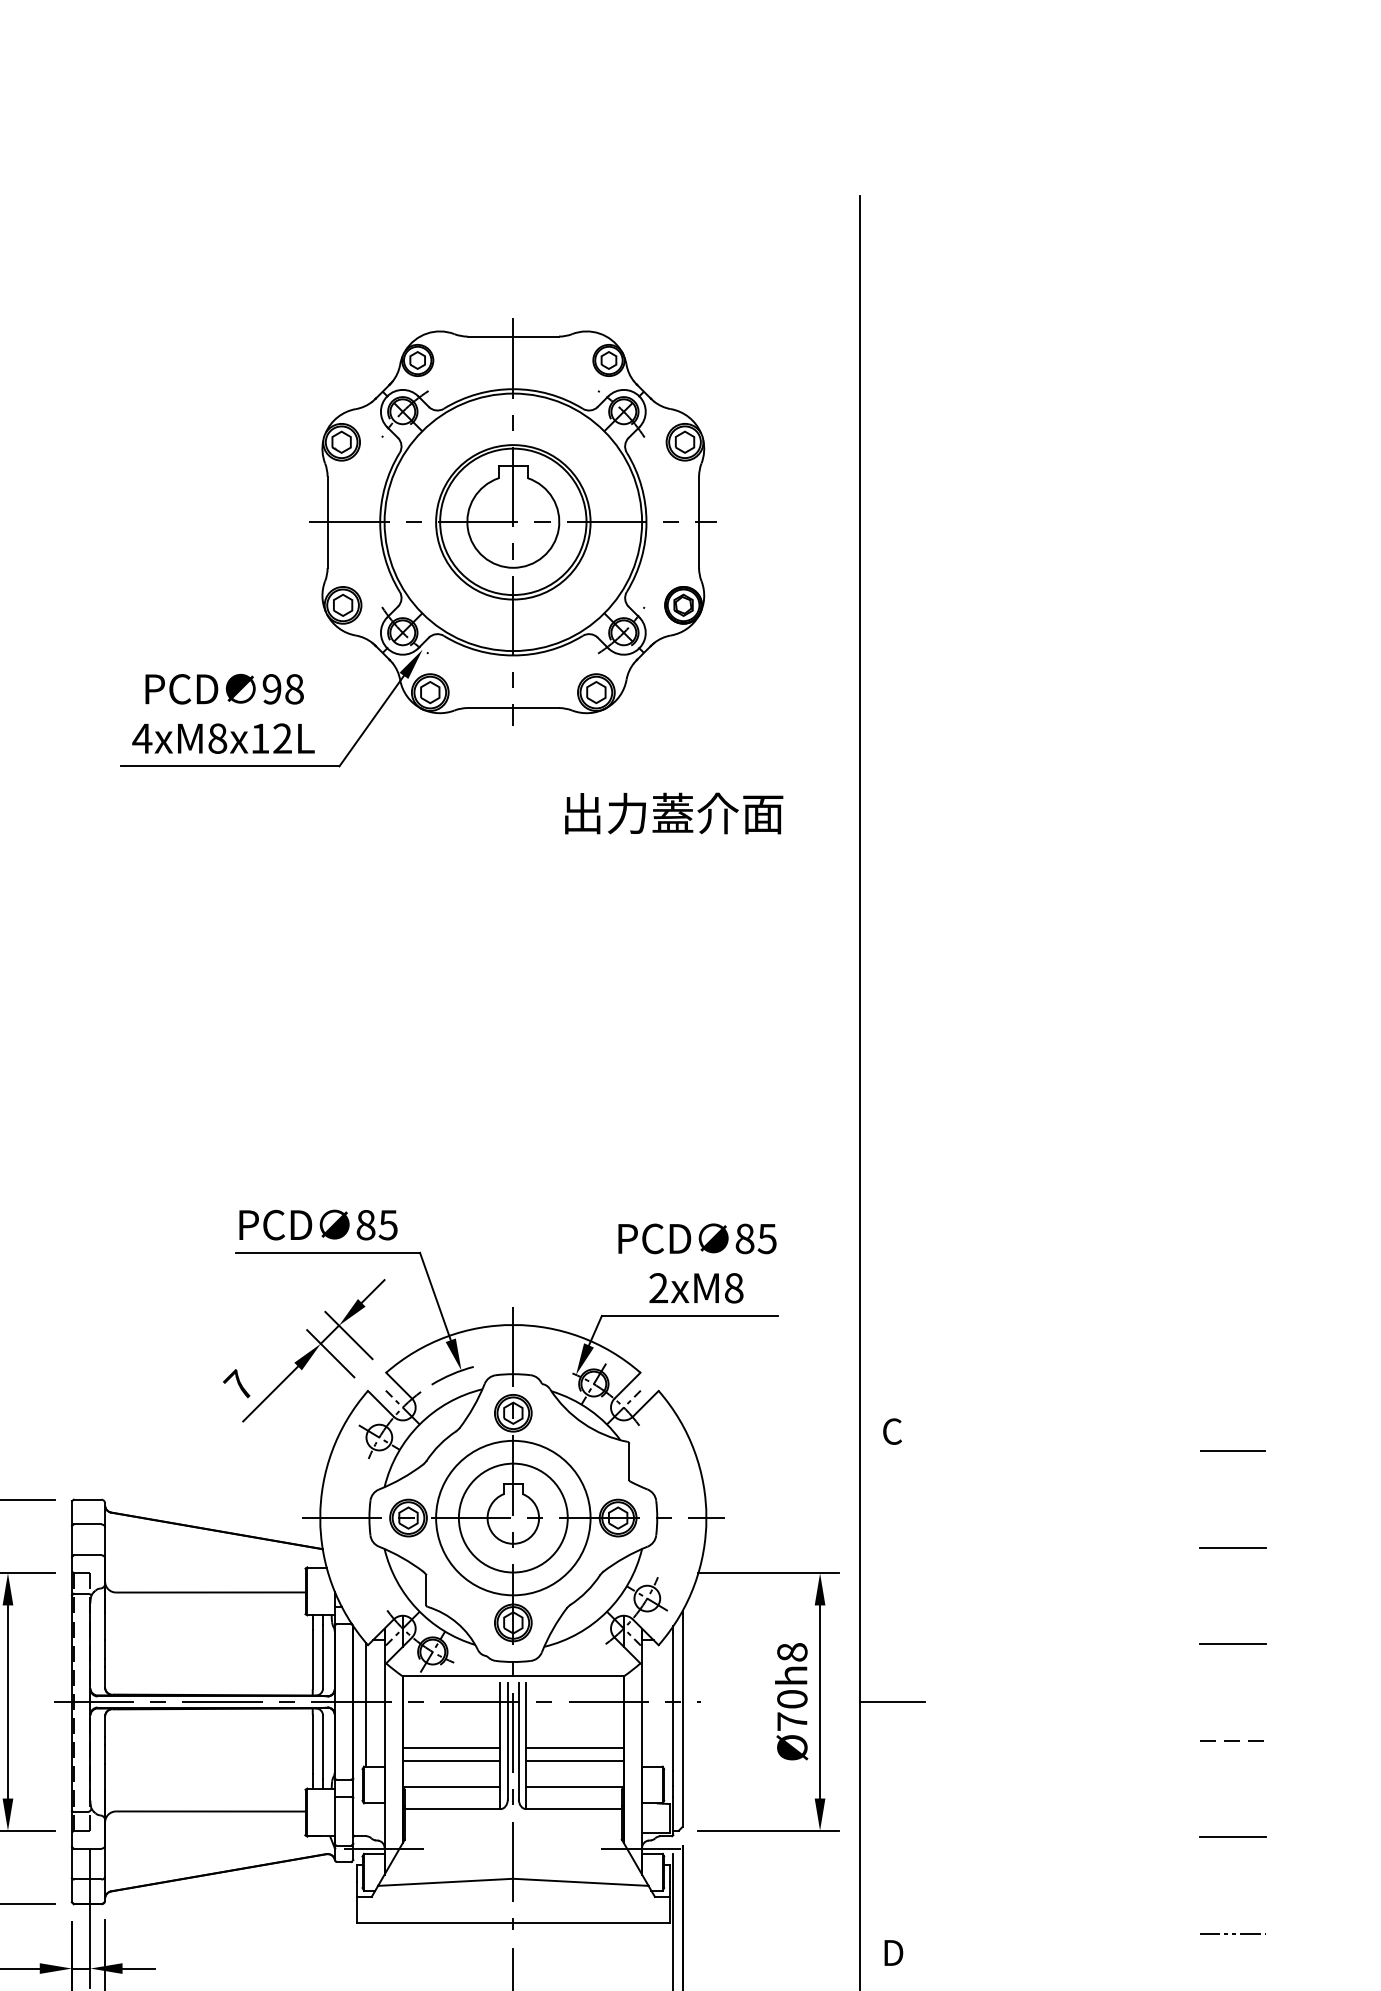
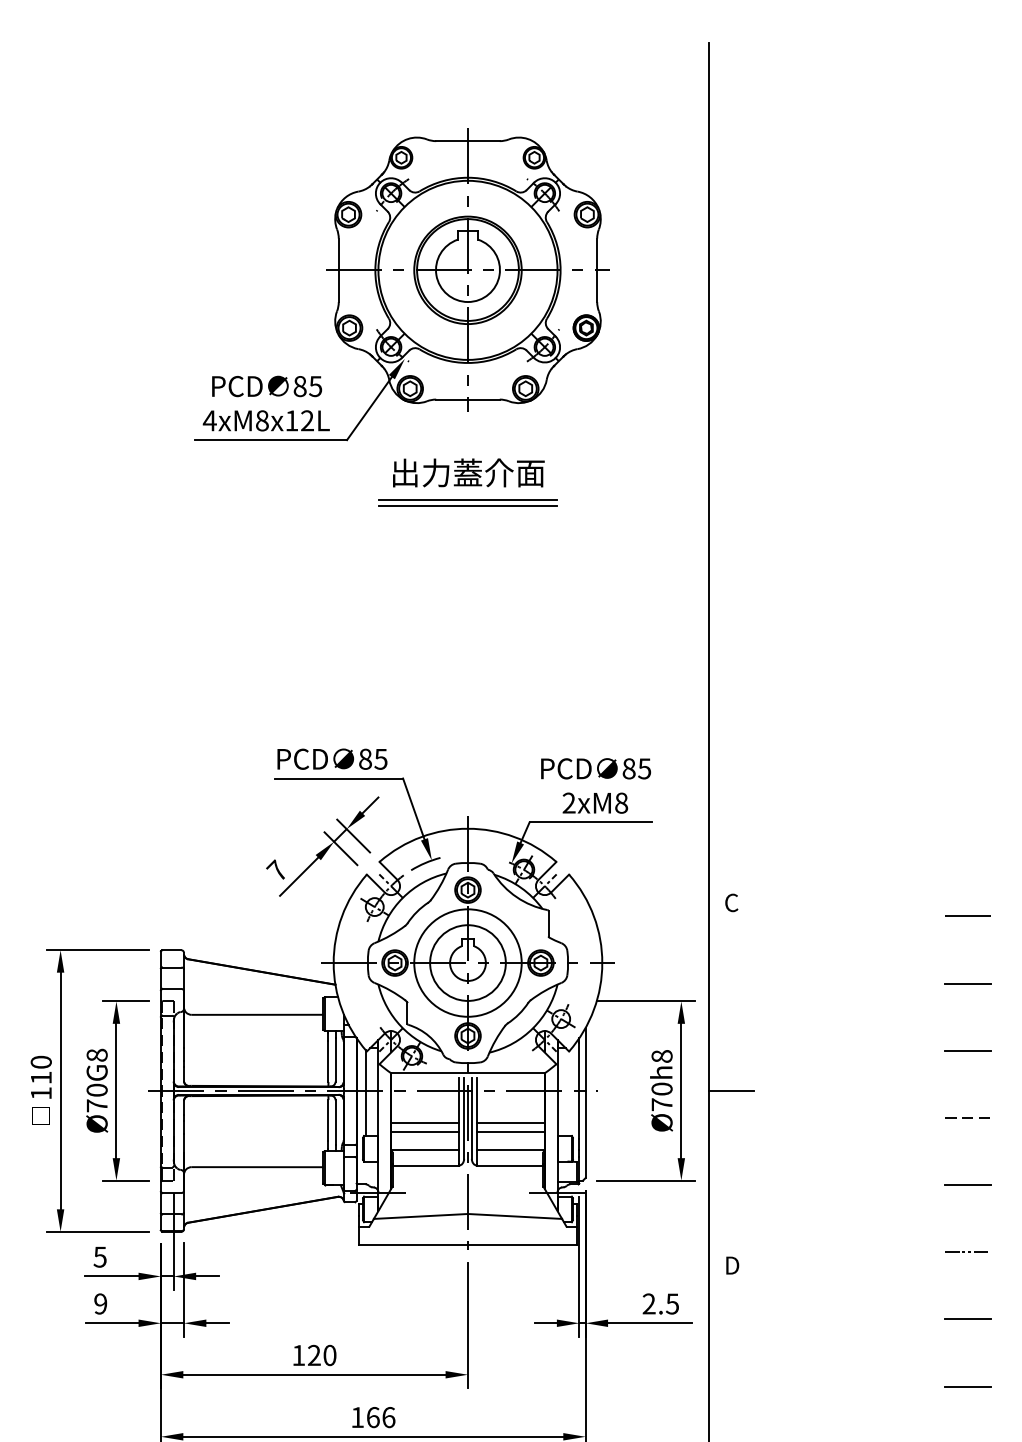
text: (282, 689) -> (307, 386), 98 -> 85
text: (673, 812) -> (468, 472), moved
line: (512, 851) -> (467, 499), added
line: (512, 861) -> (467, 506), added

